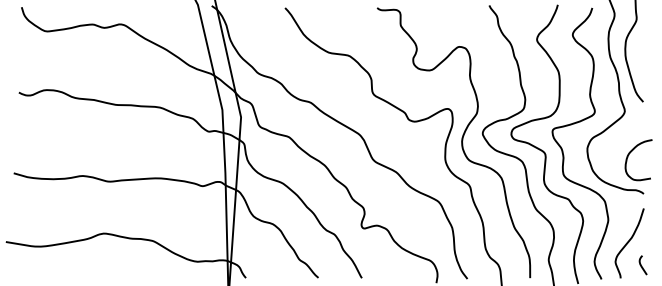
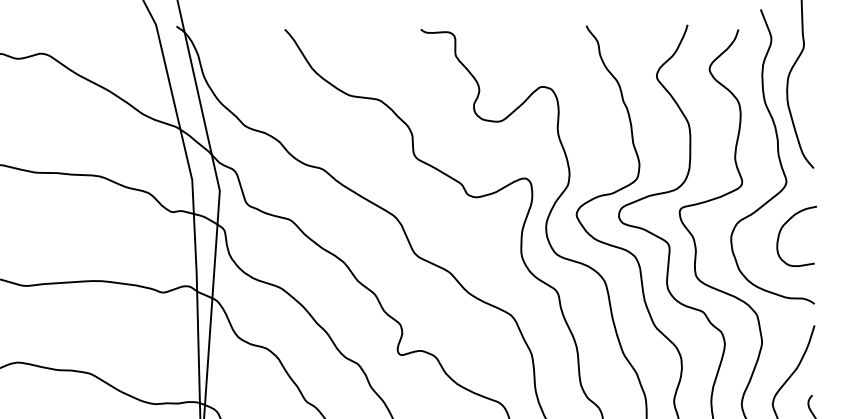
curve: (629, 155) -> (783, 229), moved

